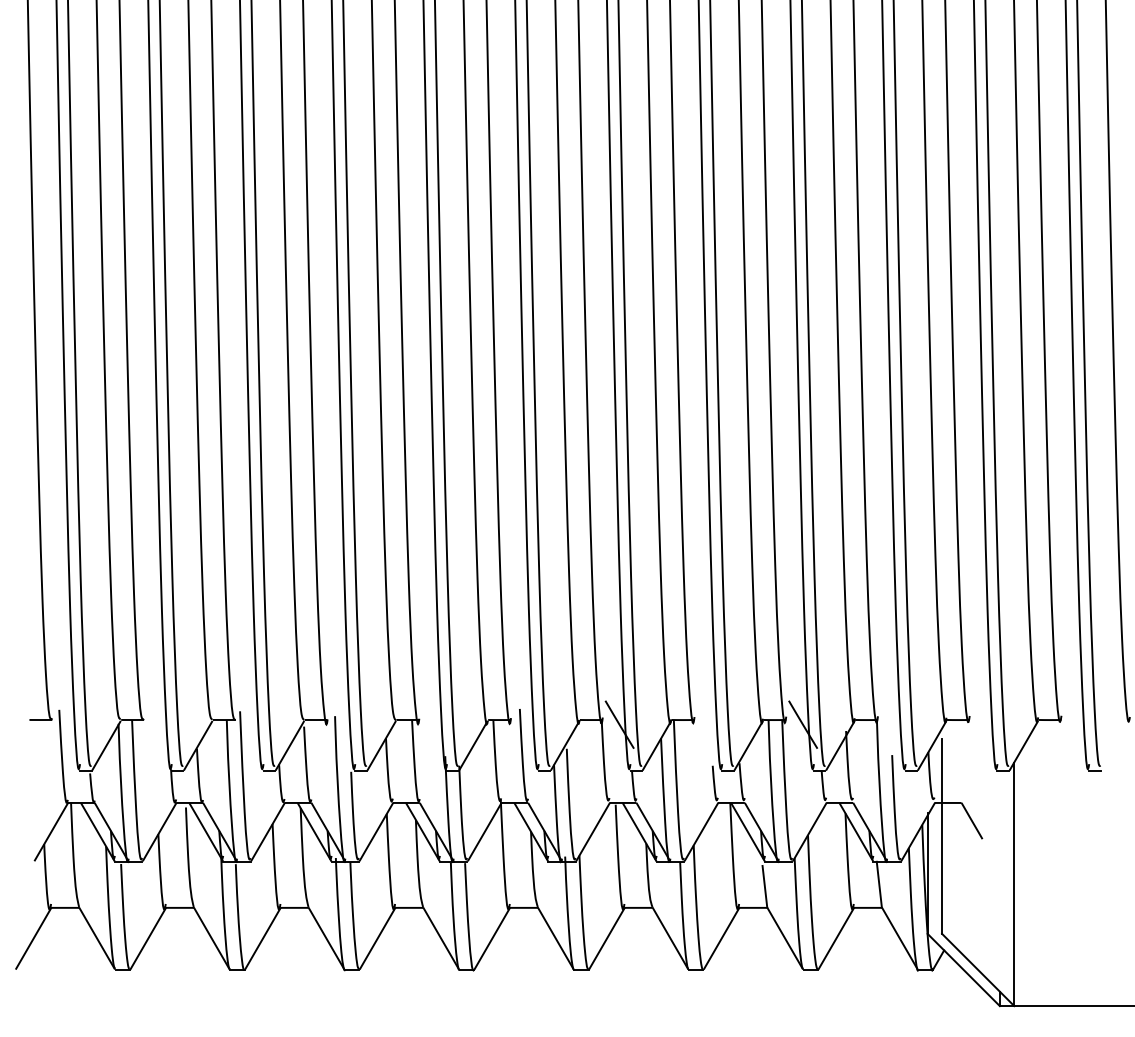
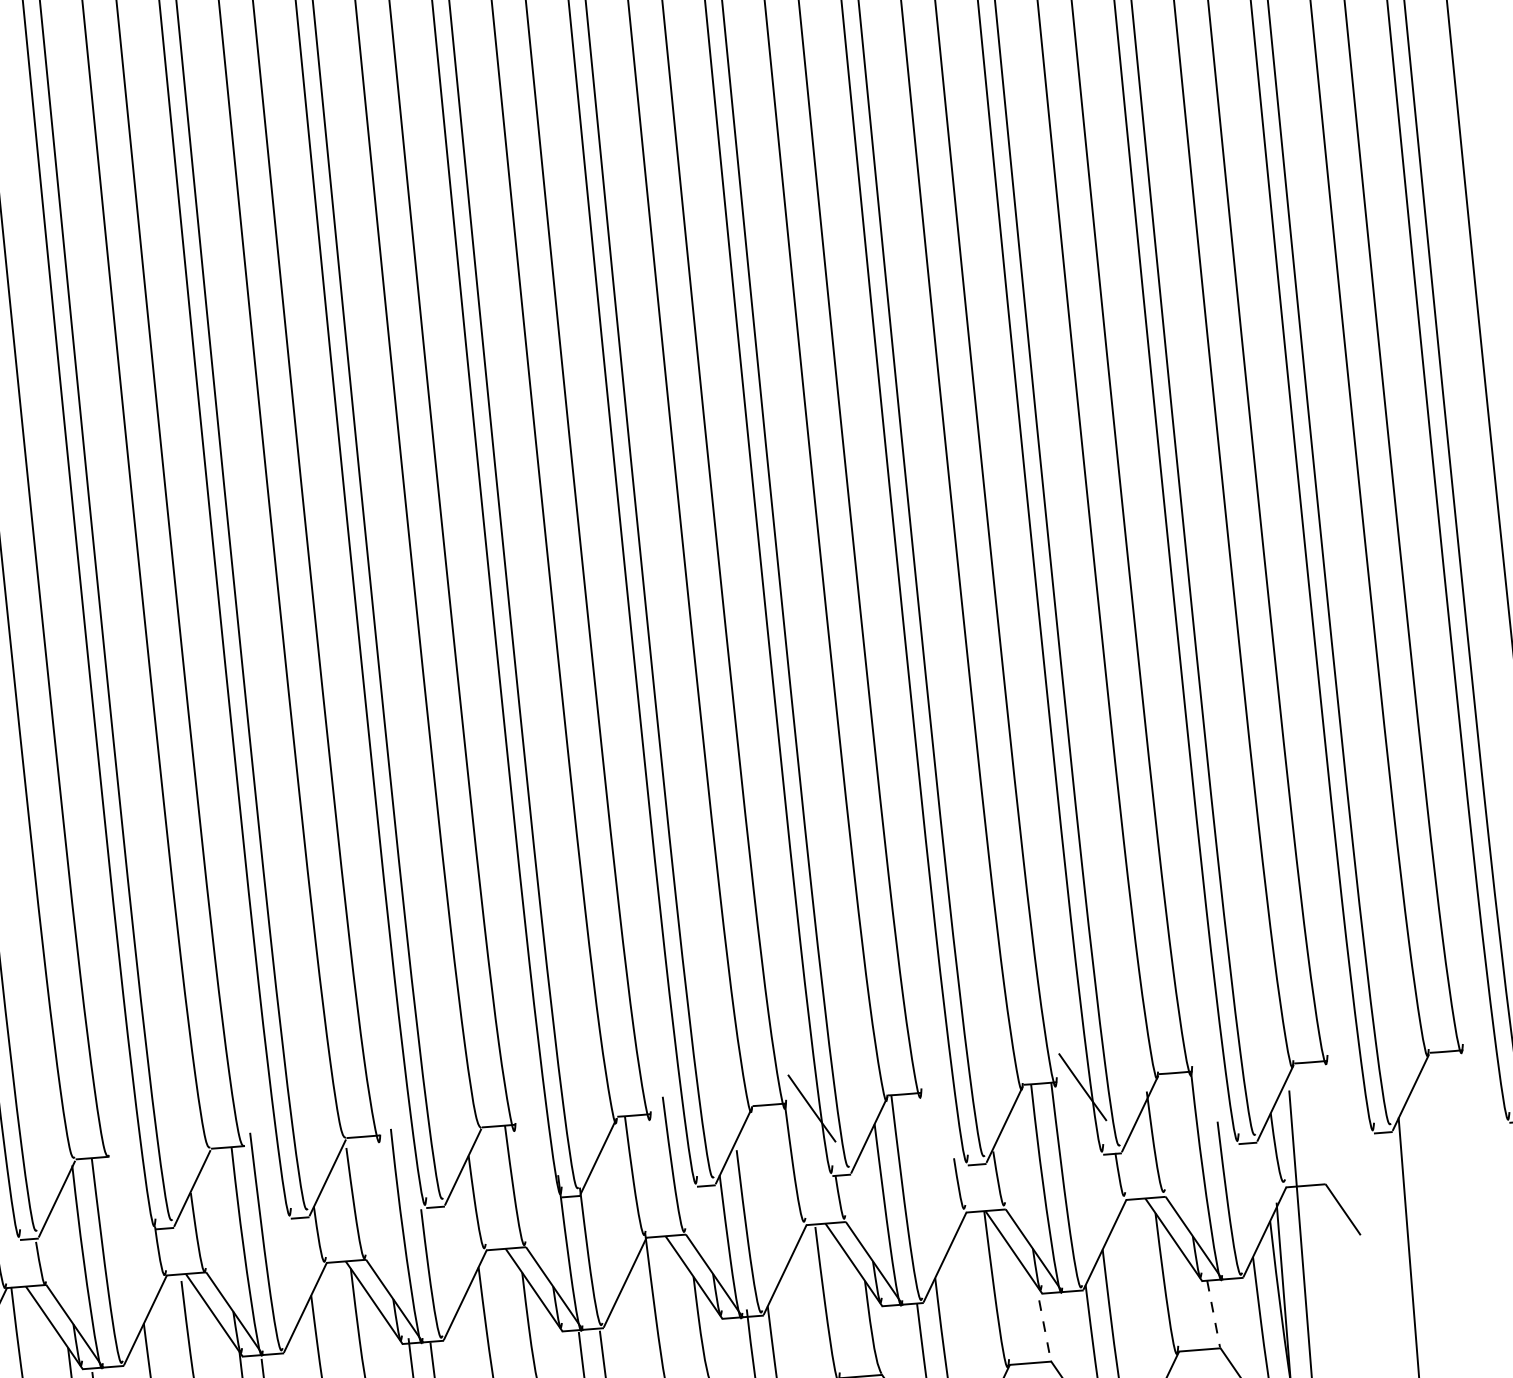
line: (879, 884) -> (1213, 1314), solid -> dashed
line: (764, 886) -> (1044, 1330), solid -> dashed

